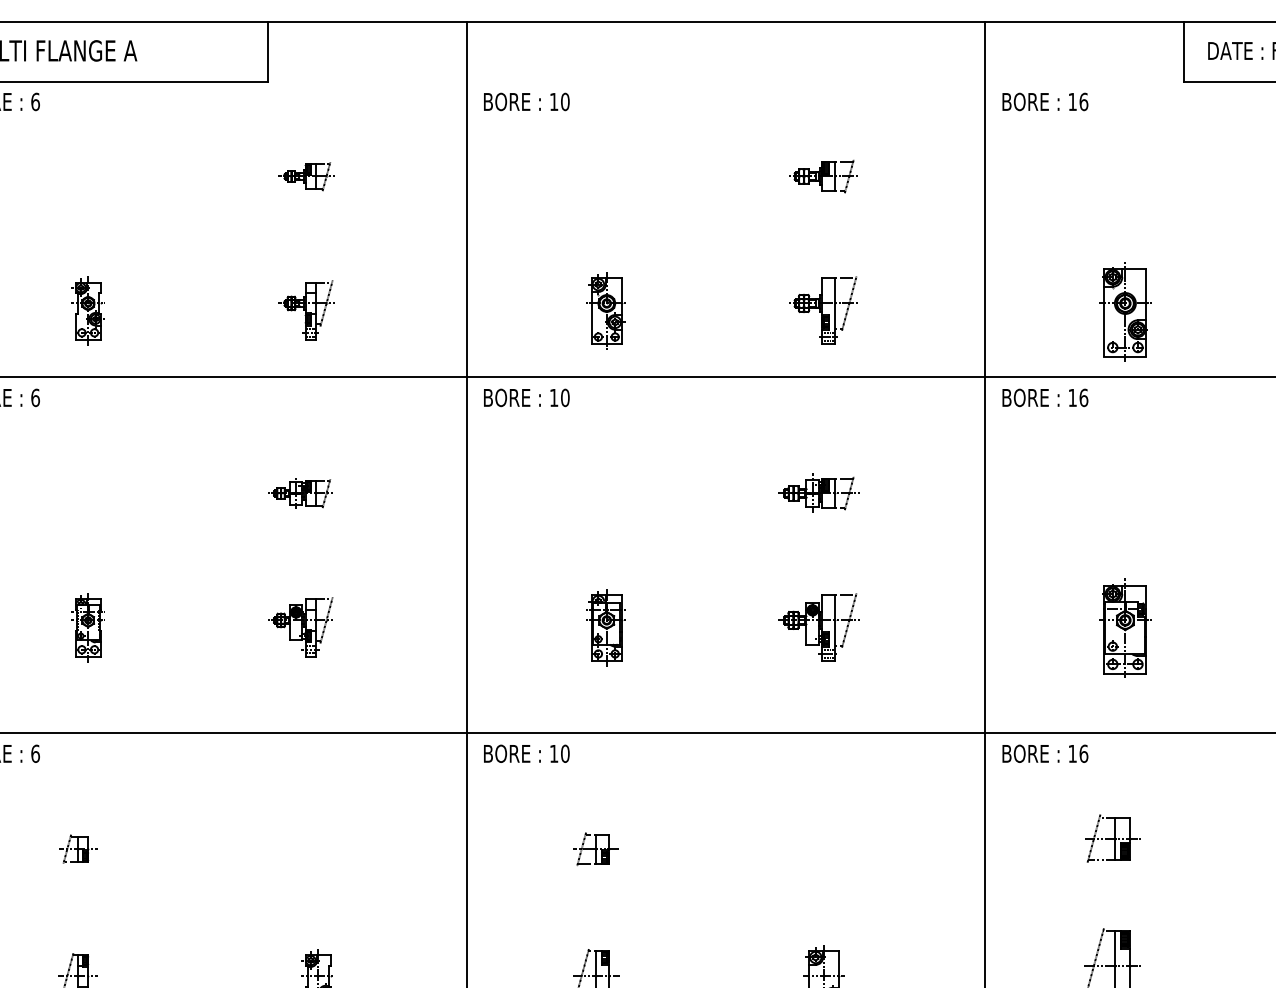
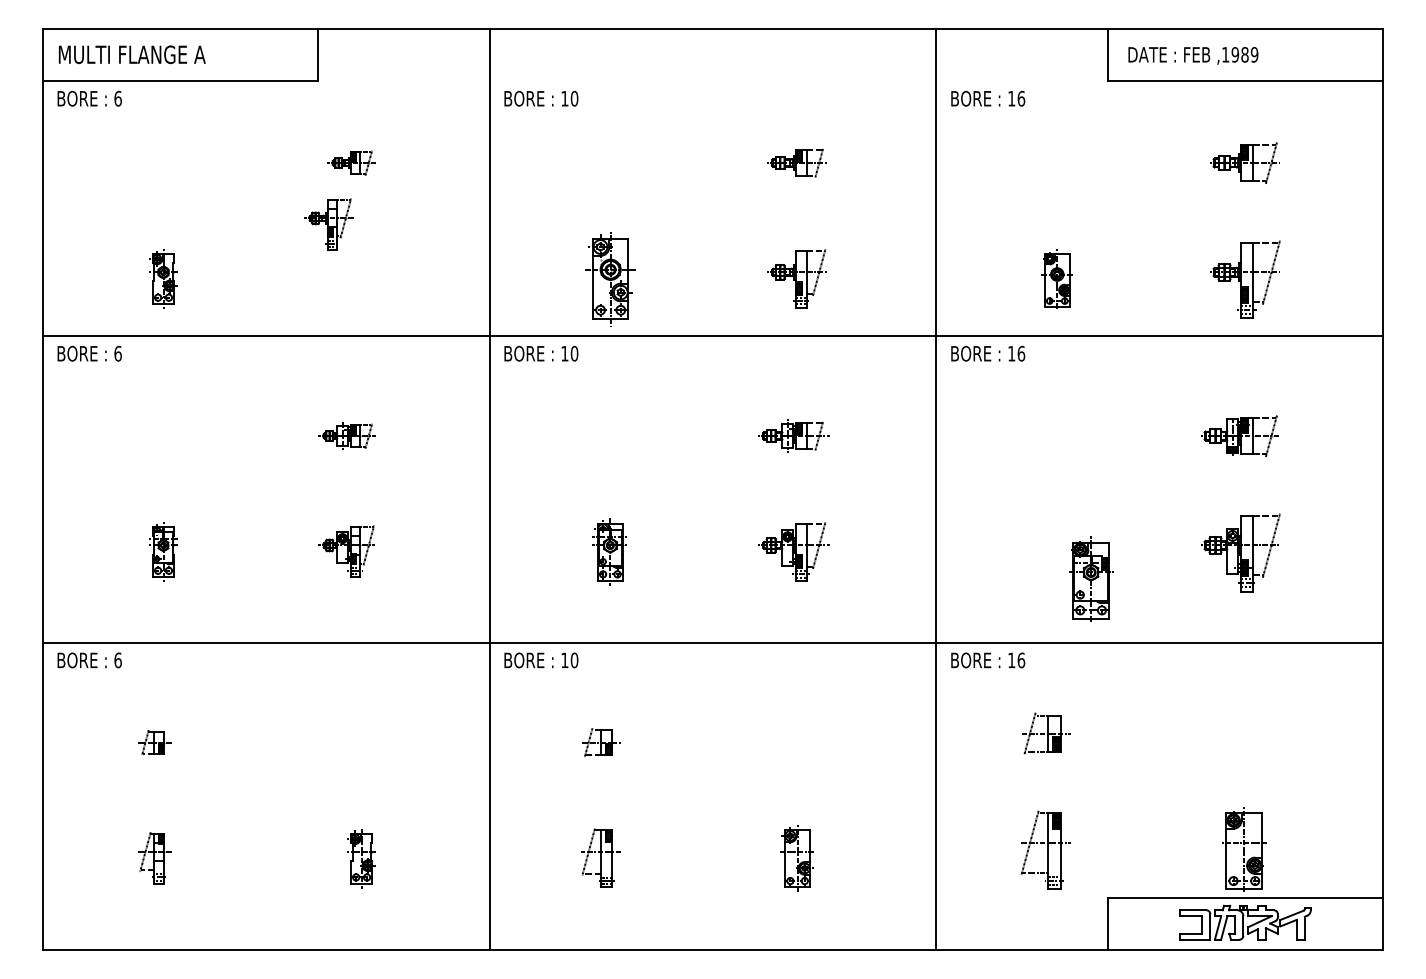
part: (306, 310) -> (328, 224), moved
part: (605, 310) -> (609, 278), size x1.4
part: (1125, 311) -> (1057, 279), size x0.7
part: (1125, 627) -> (1091, 578), moved

